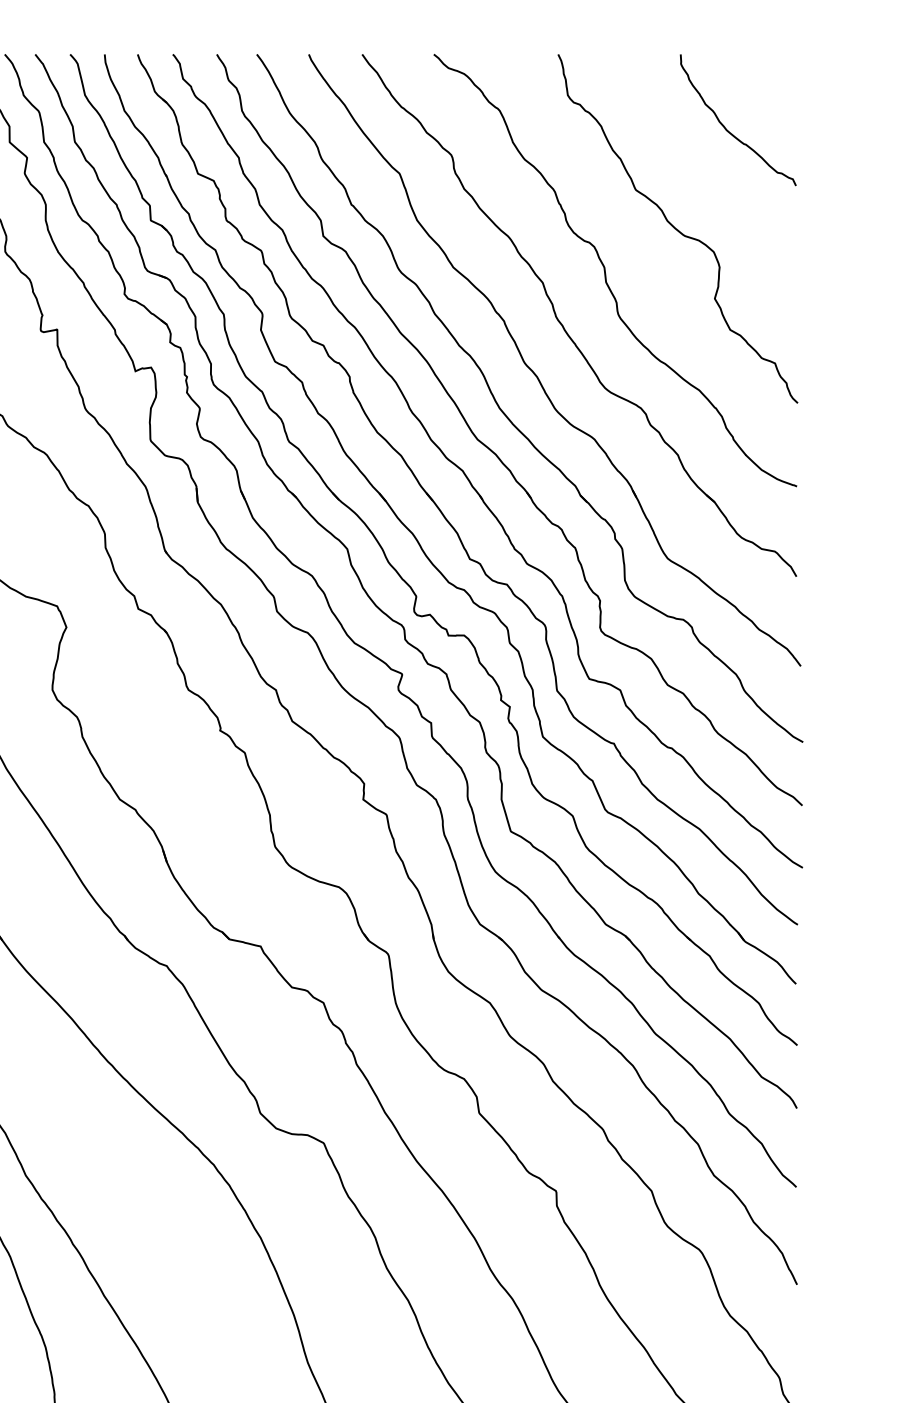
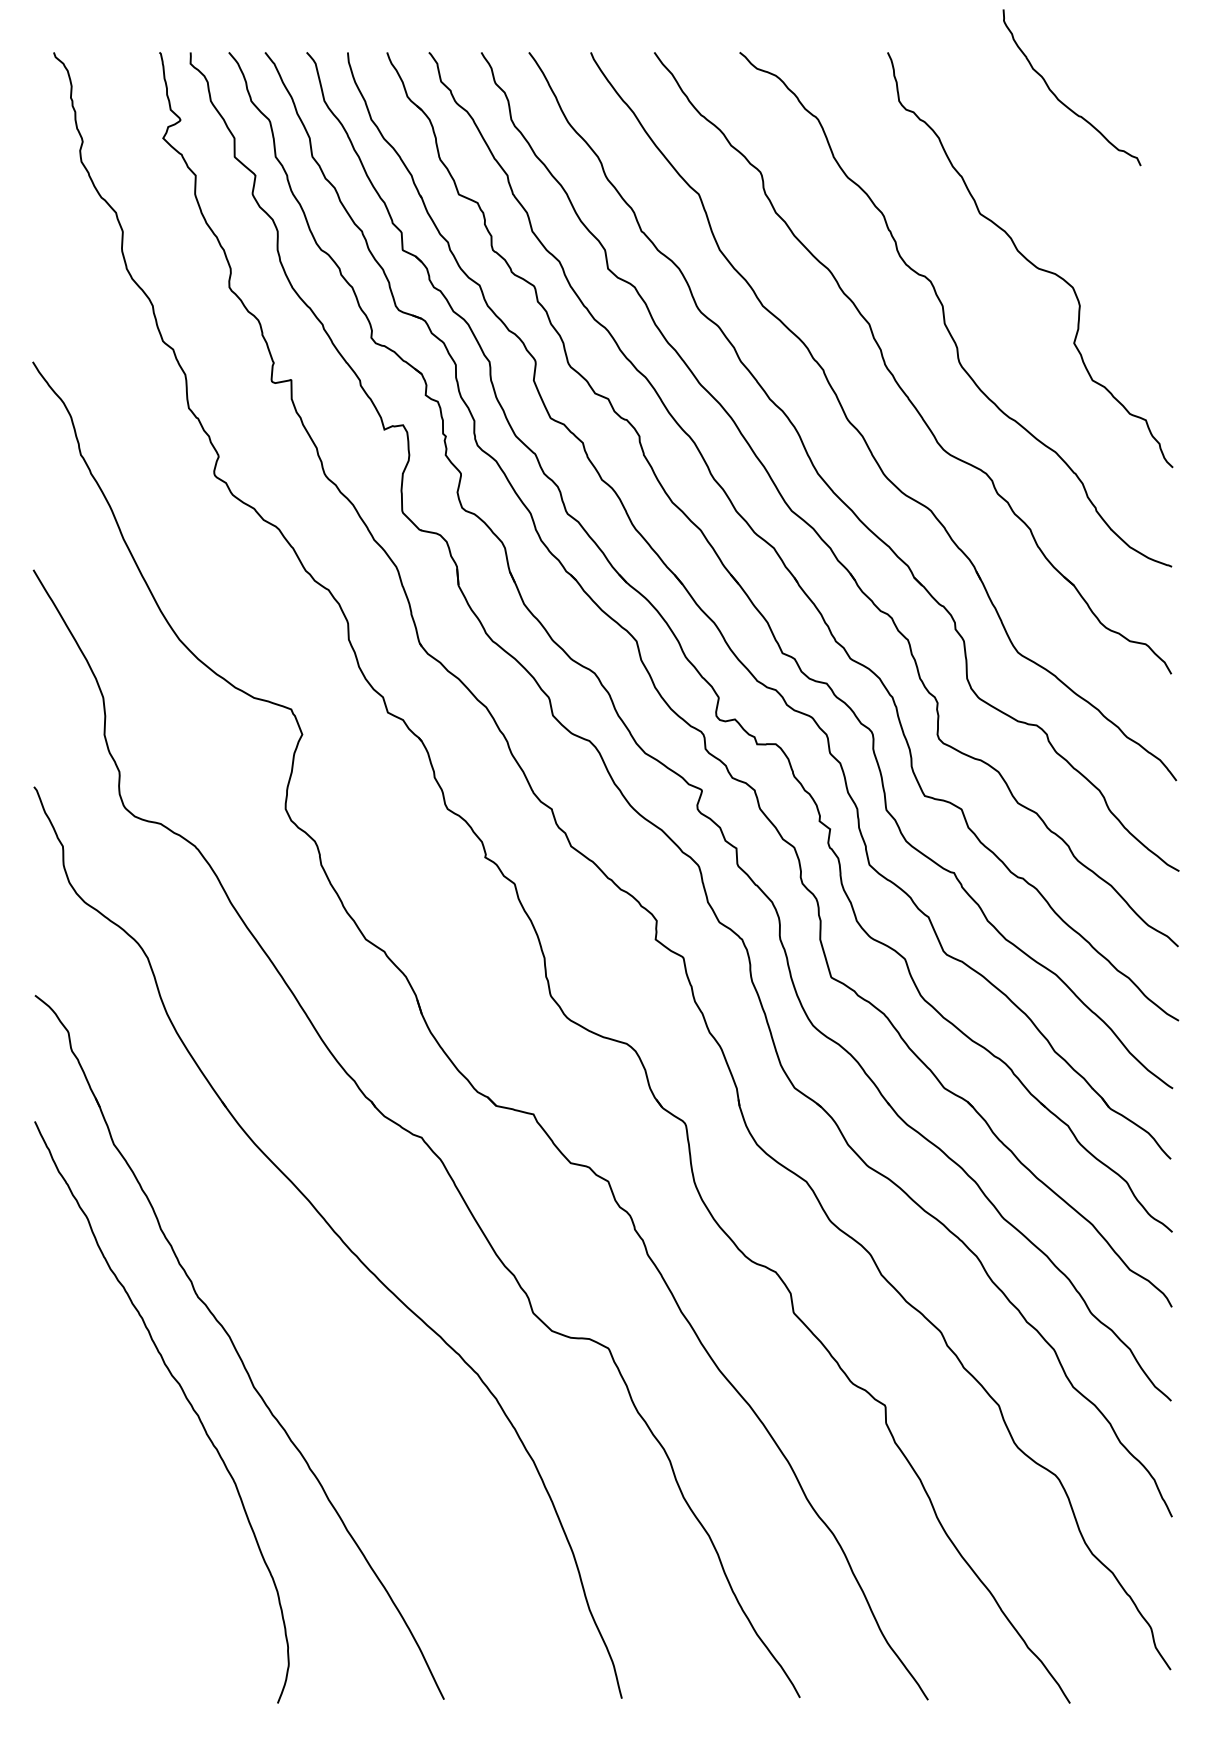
curve: (727, 130) -> (1059, 99), moved

